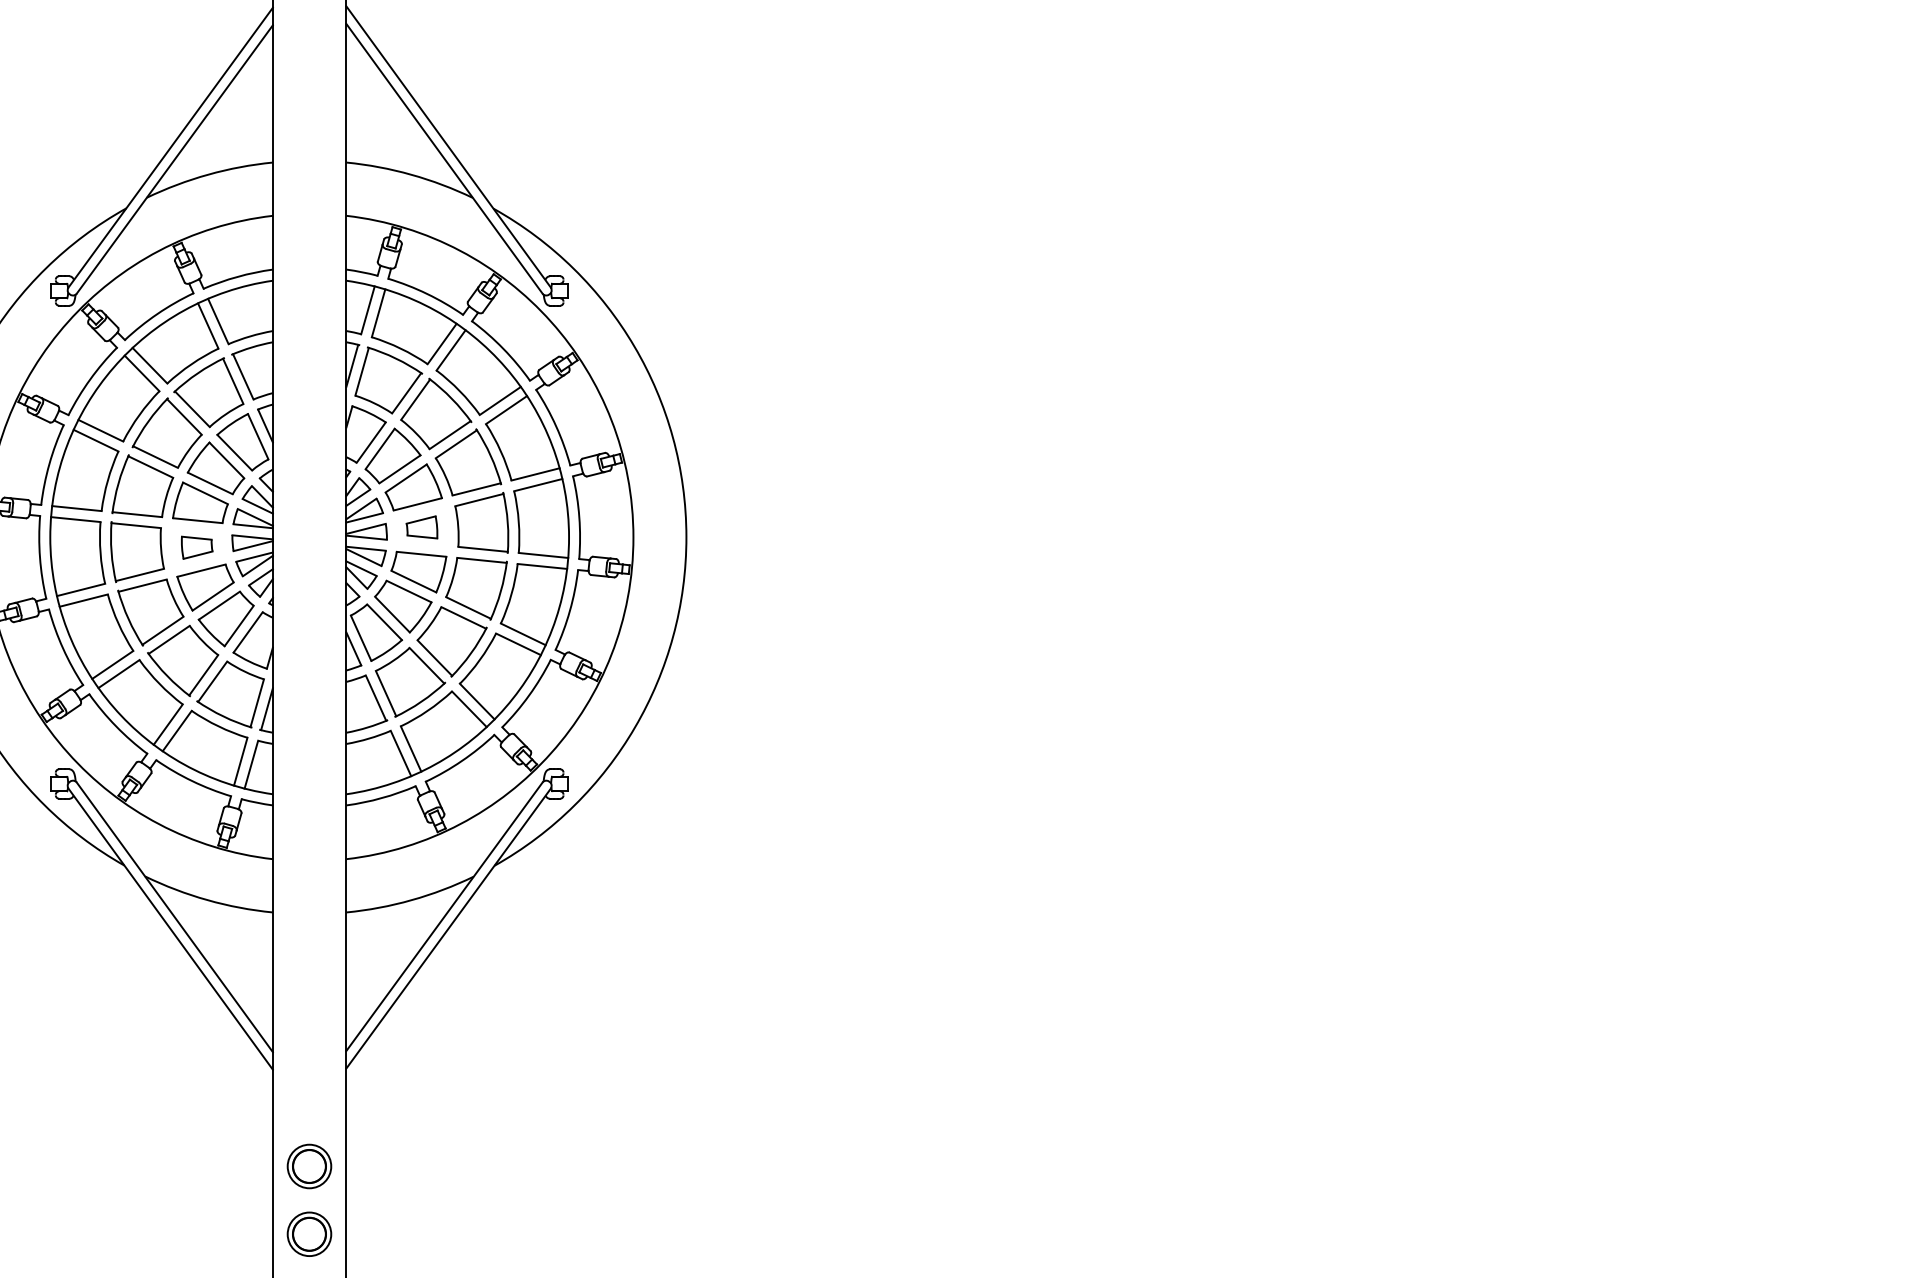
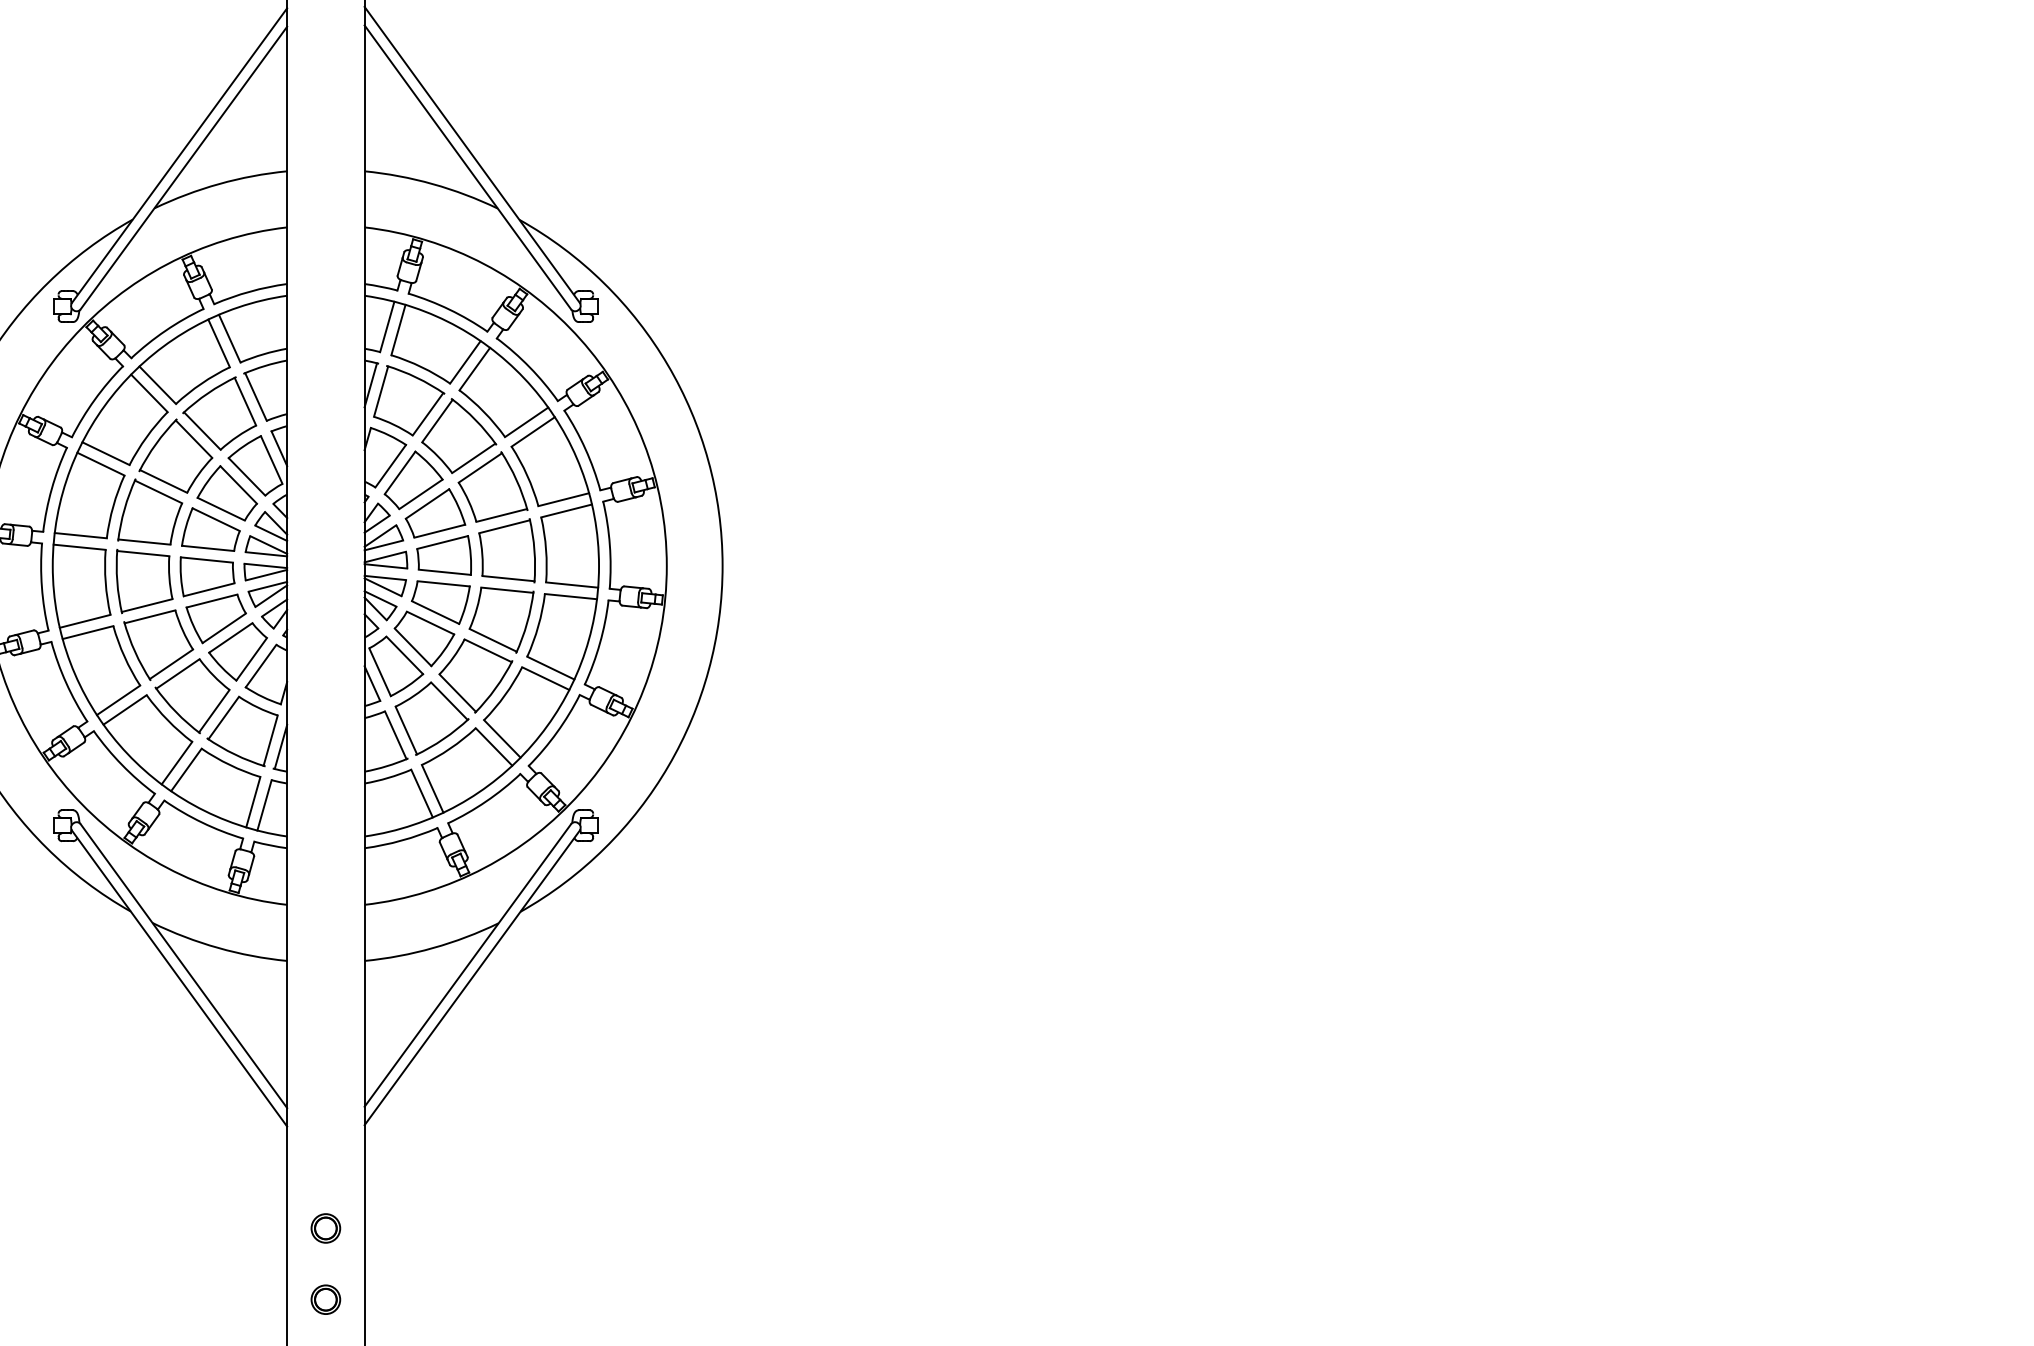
part: (421, 527) -> (443, 555), size x1.67
part: (196, 547) -> (206, 576), size x1.67
part: (309, 1166) -> (325, 1228), size x0.62
part: (309, 1233) -> (325, 1299), size x0.62

